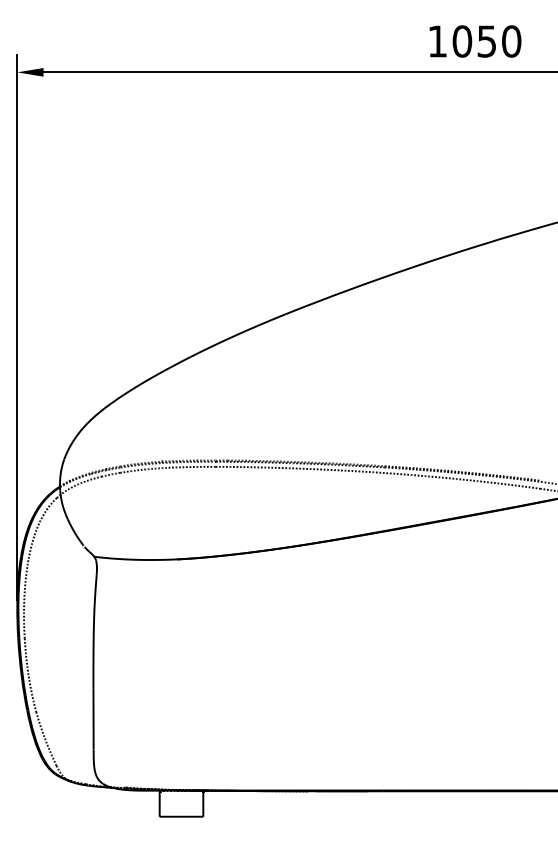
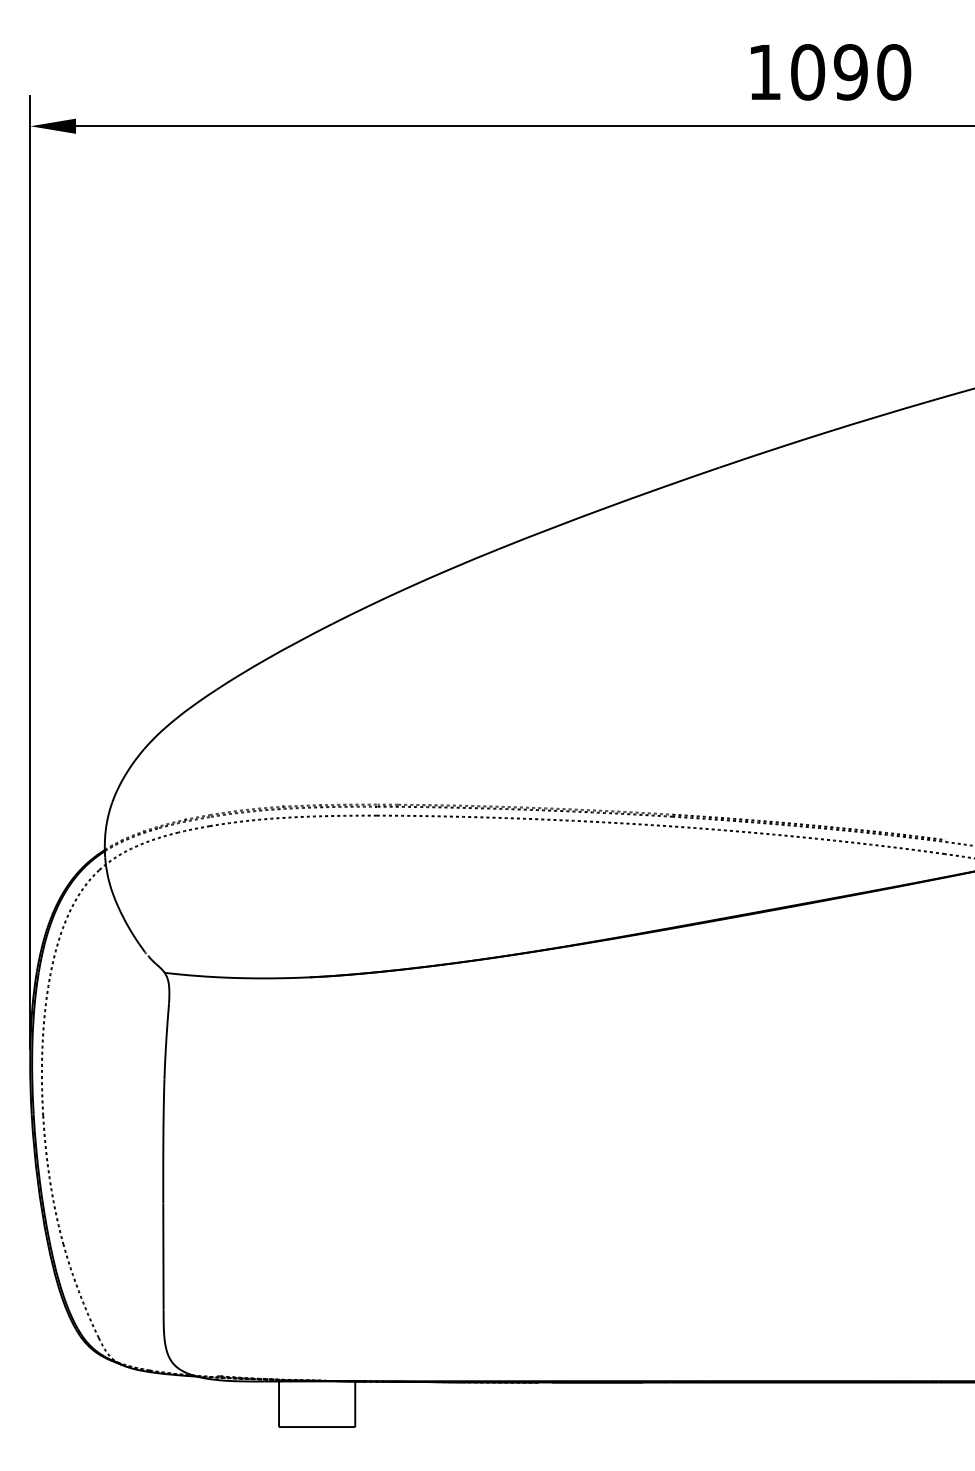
text: (486, 41) -> (850, 72), 1050 -> 1090

